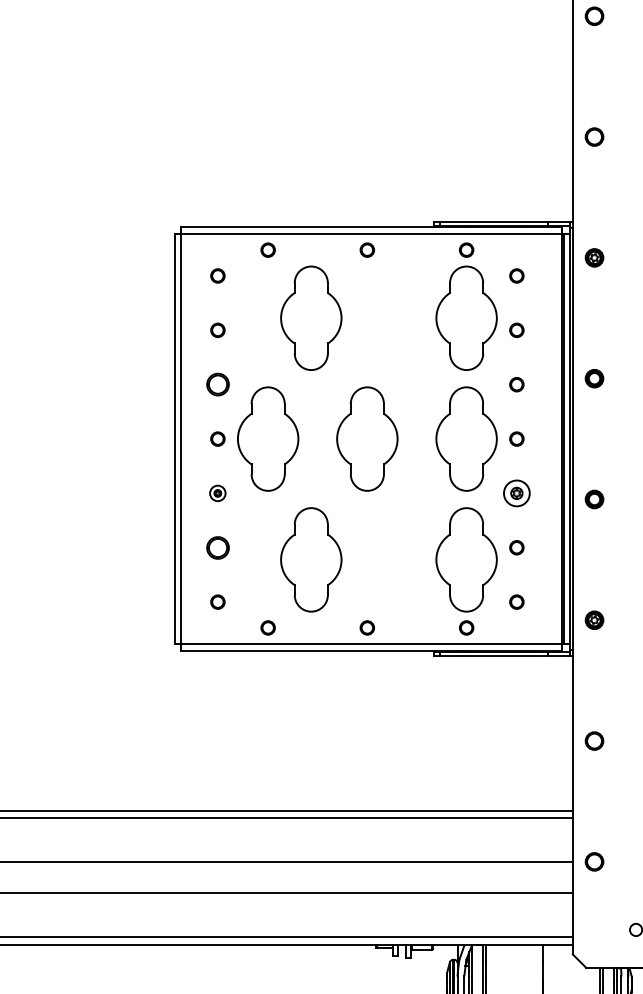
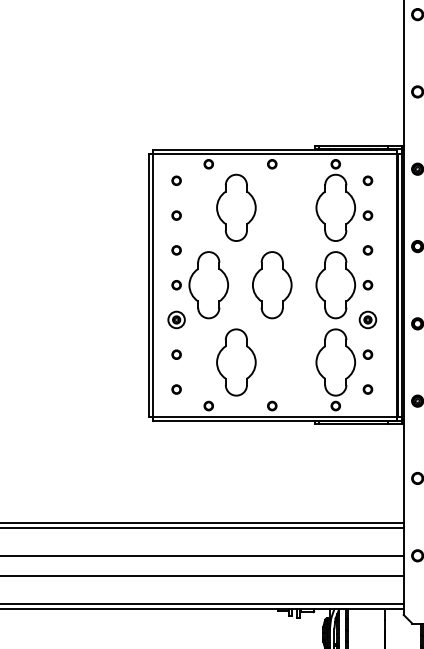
part: (217, 384) -> (176, 250), size x0.62
part: (217, 492) -> (176, 319), size x1.67
part: (217, 547) -> (176, 354), size x0.62

